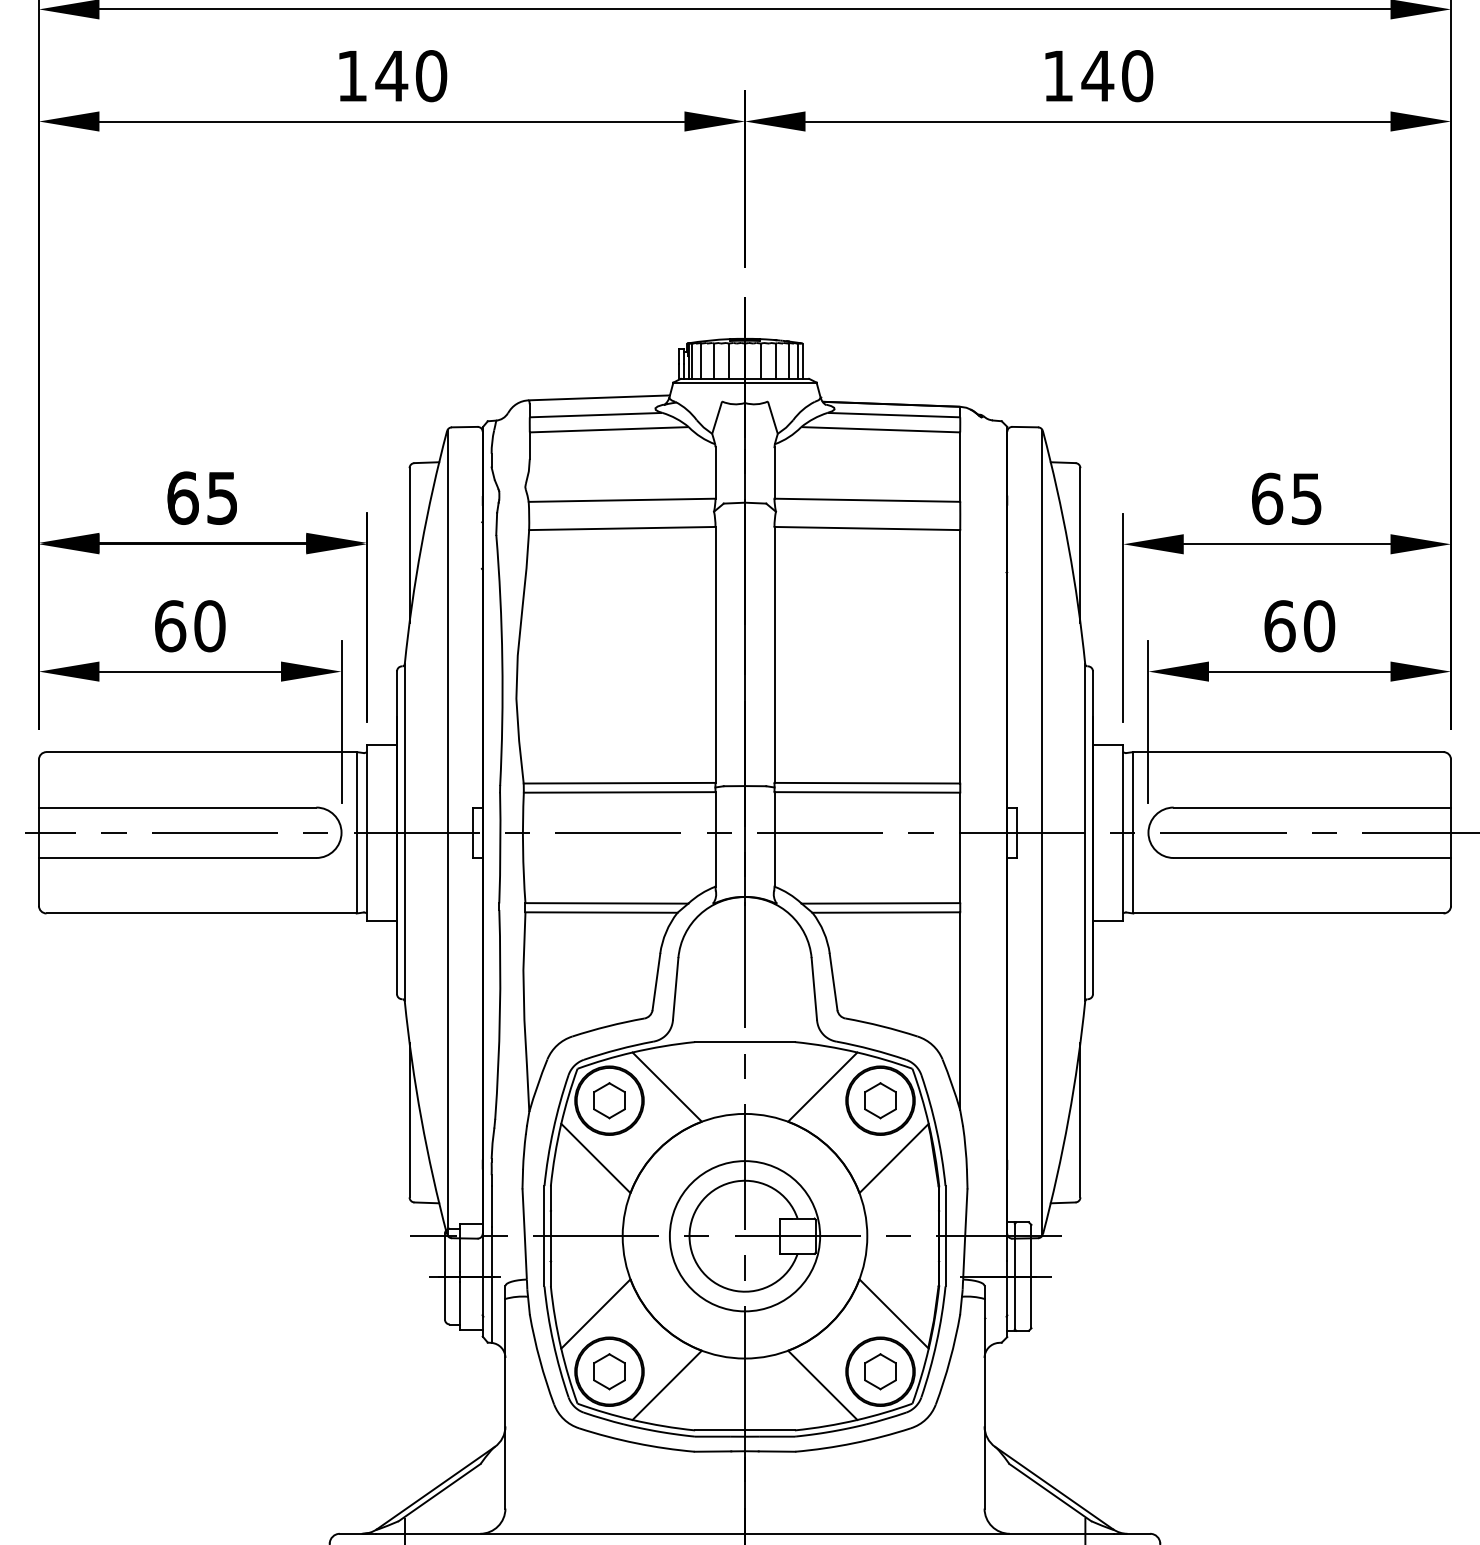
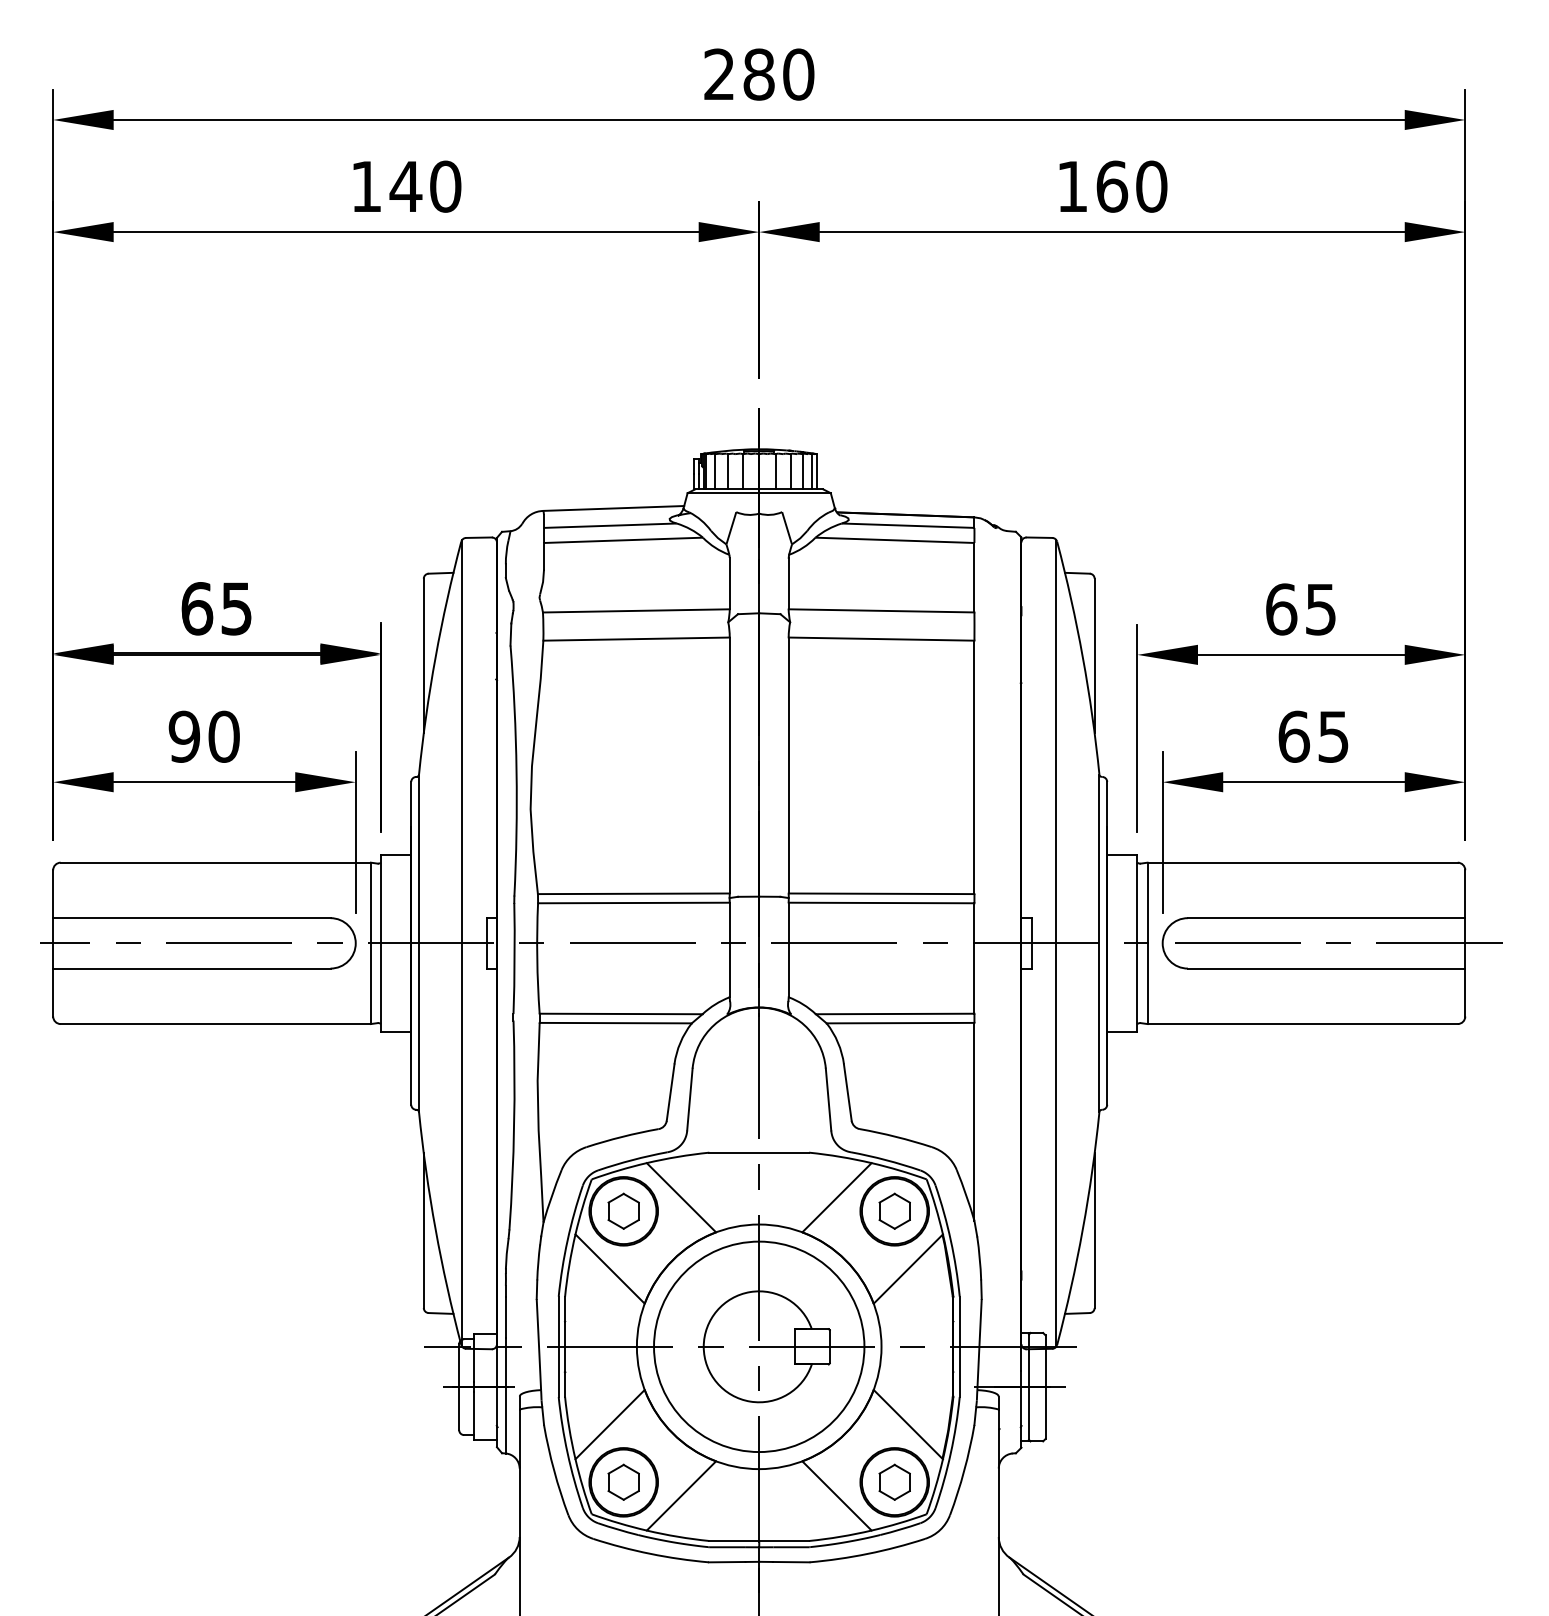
text: (1097, 75) -> (1111, 186), 140 -> 160
text: (170, 625) -> (184, 736), 60 -> 90
text: (1319, 625) -> (1333, 736), 60 -> 65
circle: (745, 1235) -> (759, 1346), size x1.4

